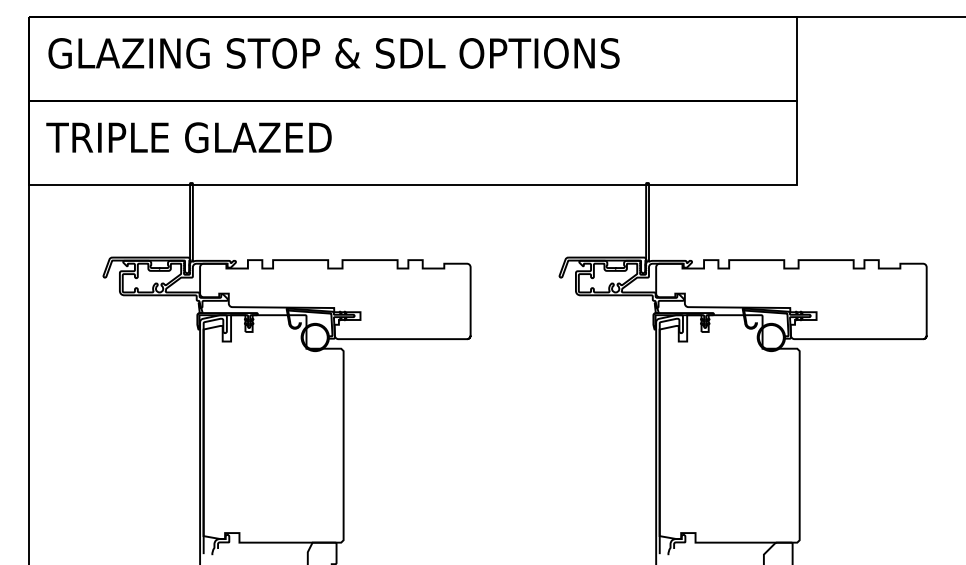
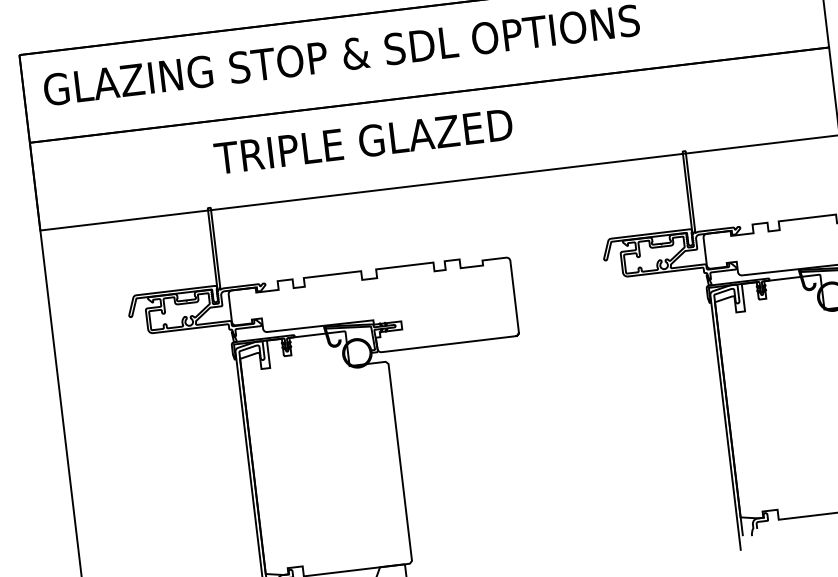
text: (188, 137) -> (362, 141), moved

